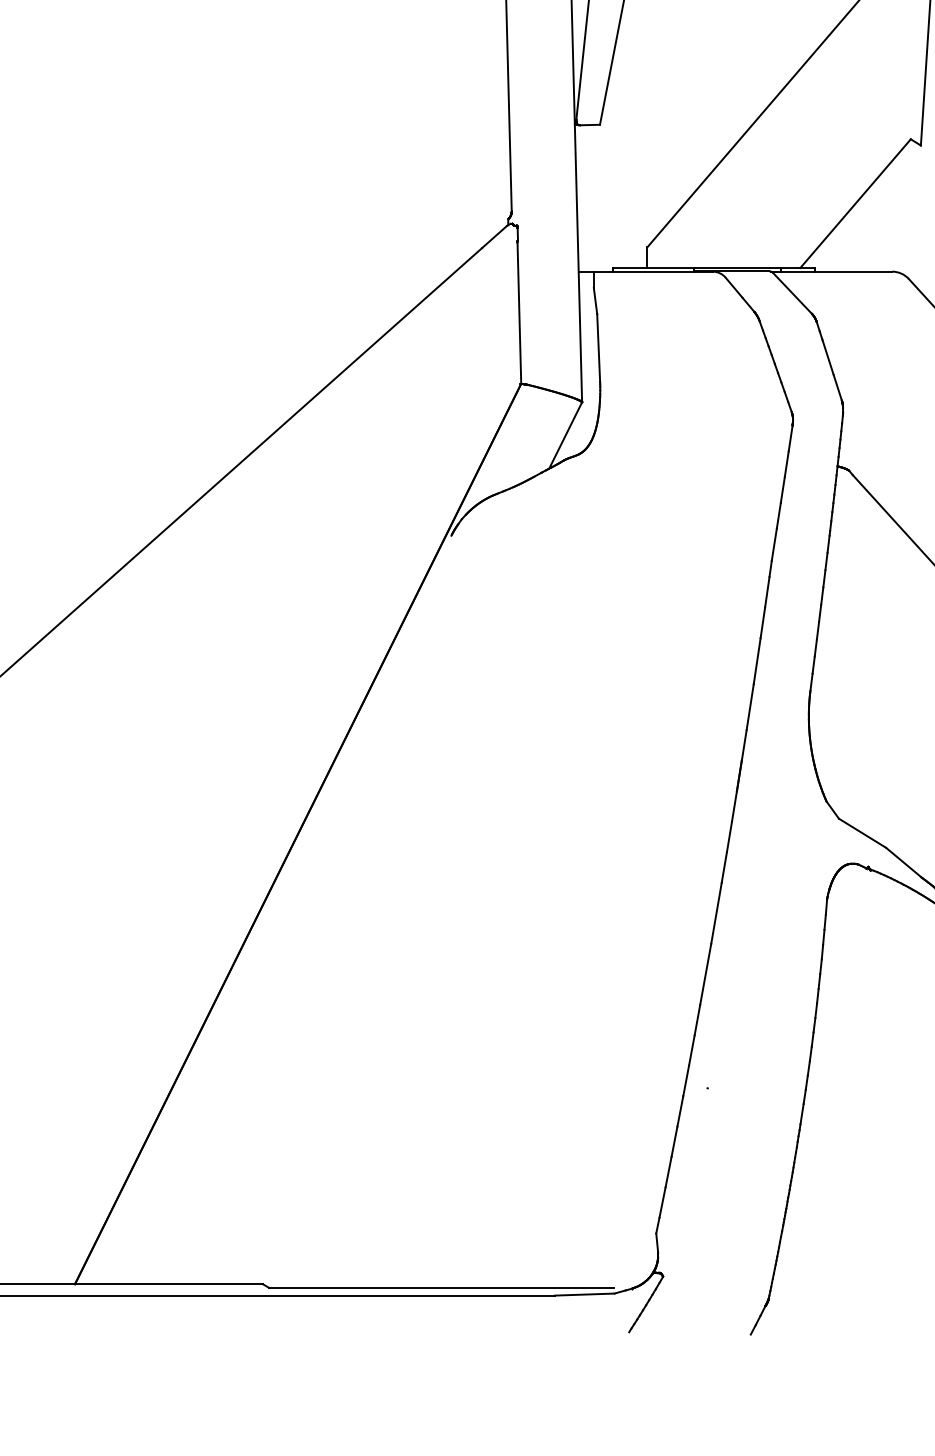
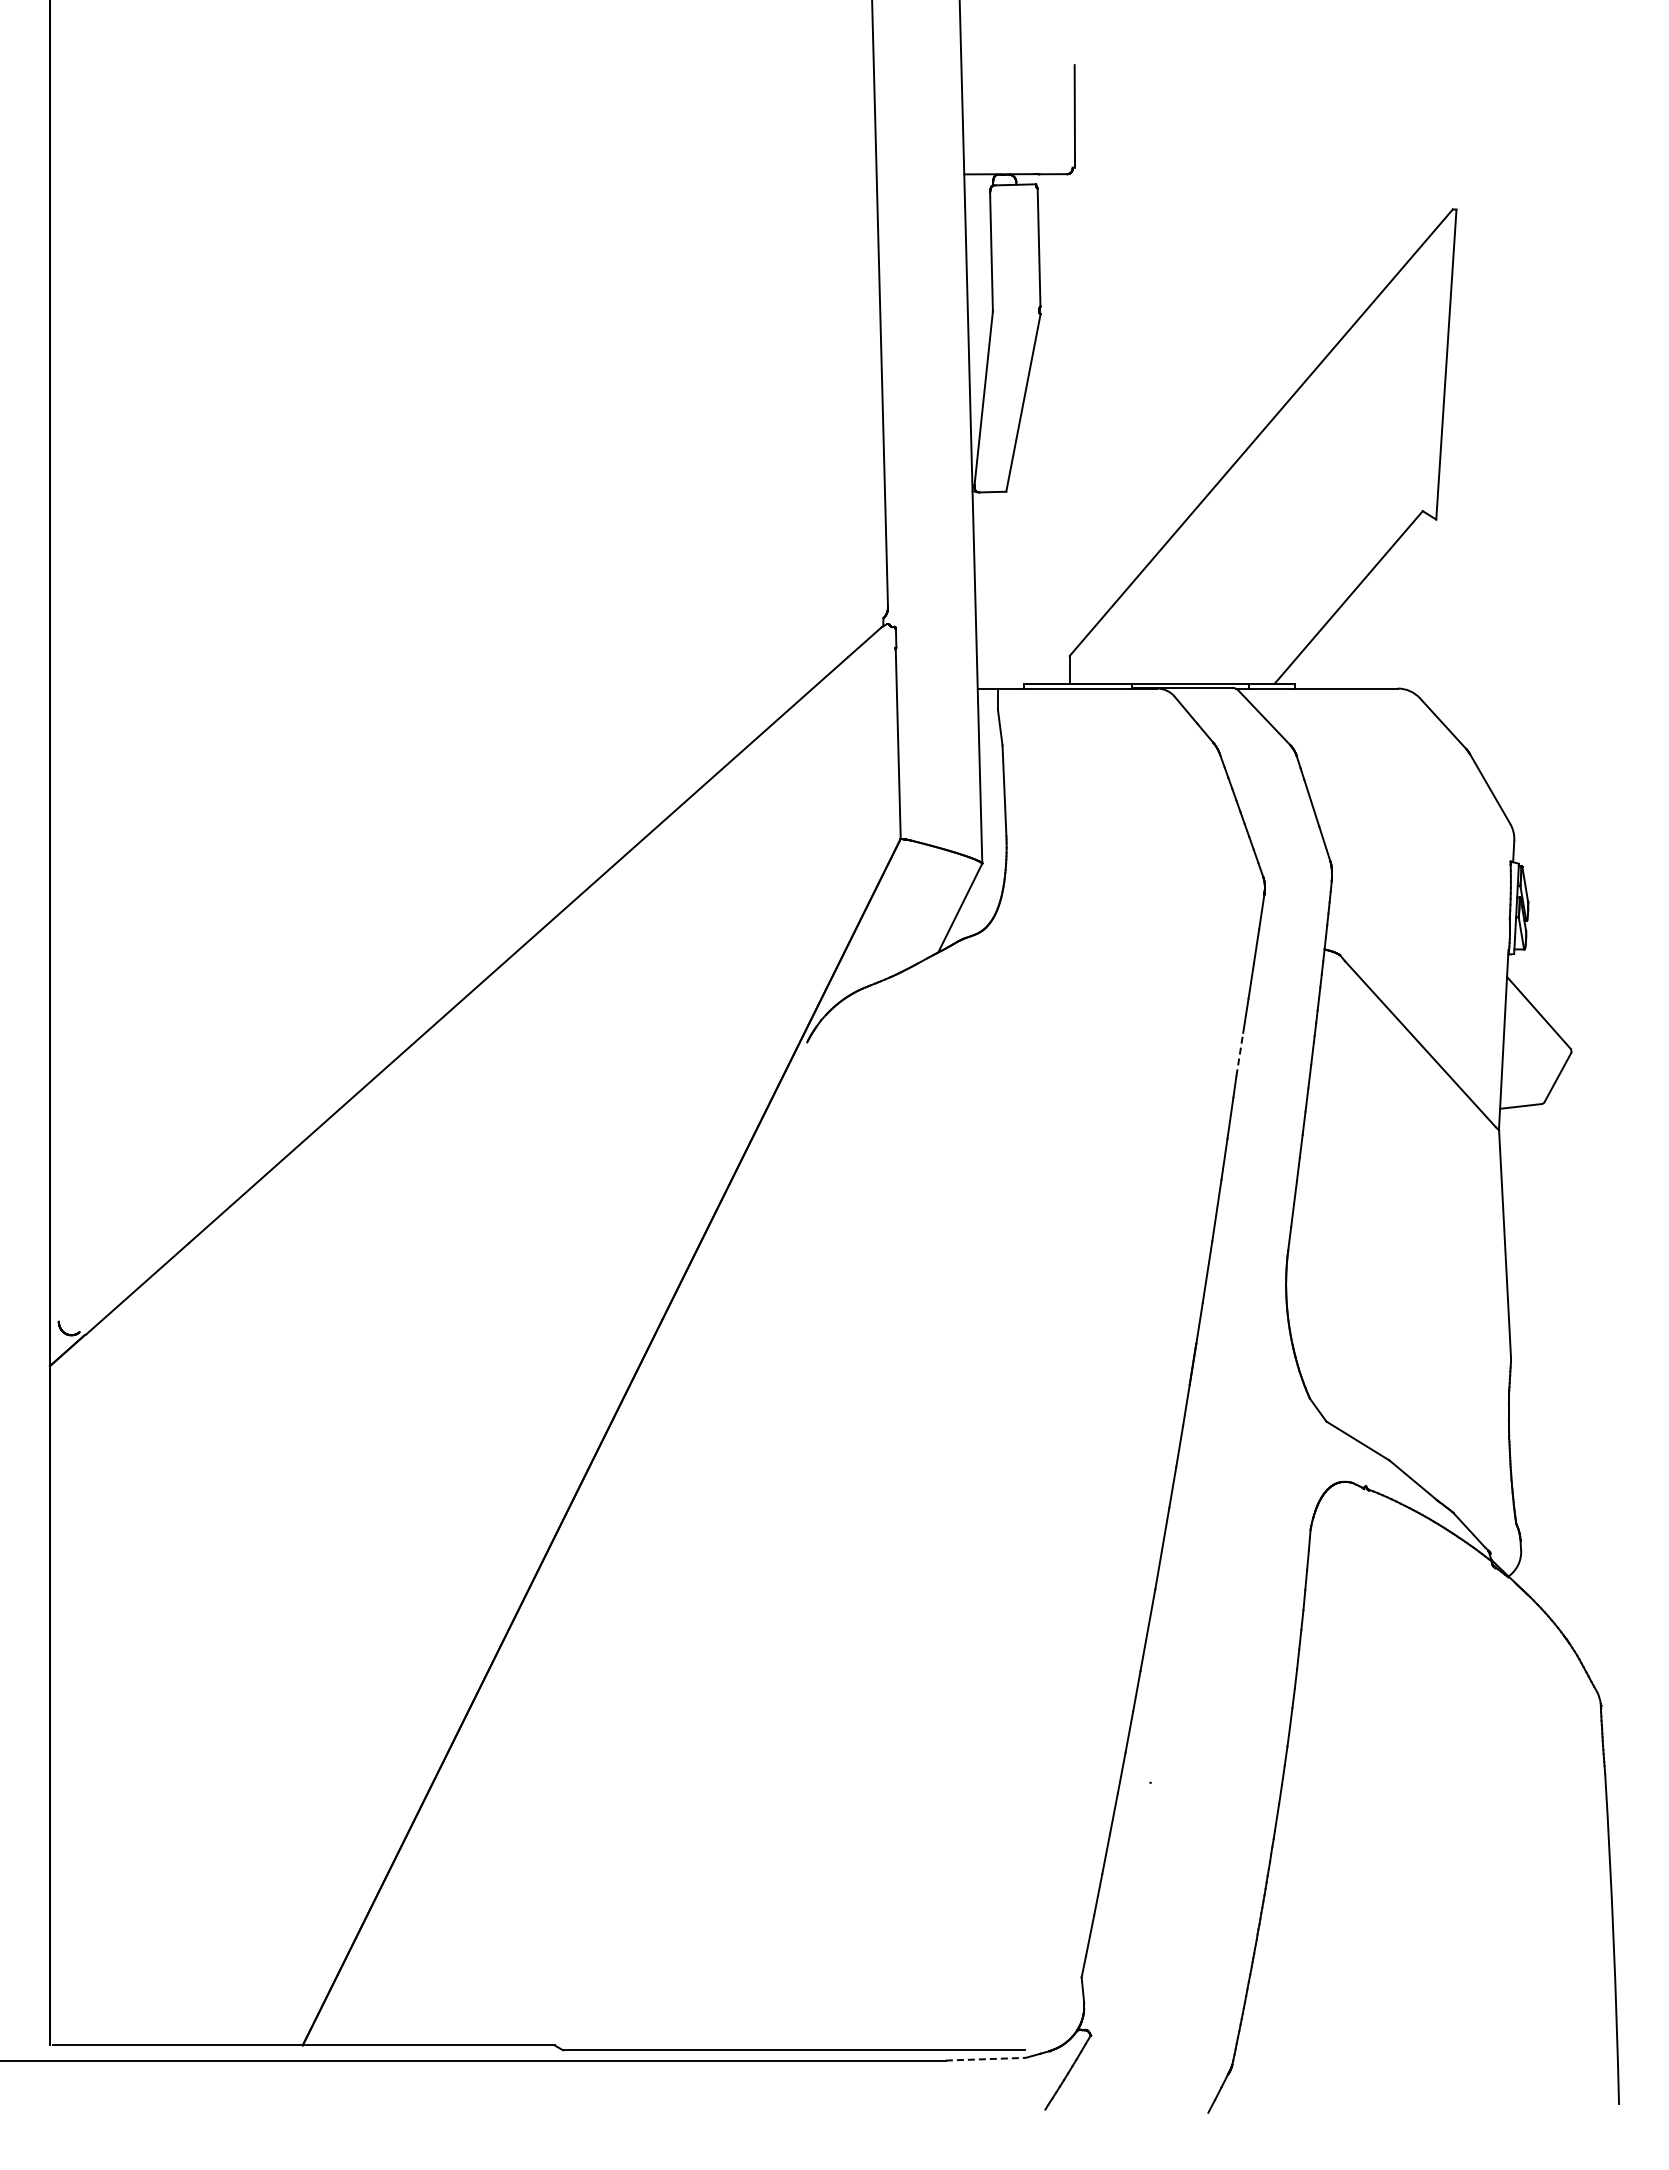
line: (774, 544) -> (1239, 1054), solid -> dashed
line: (584, 1294) -> (985, 2059), solid -> dashed

